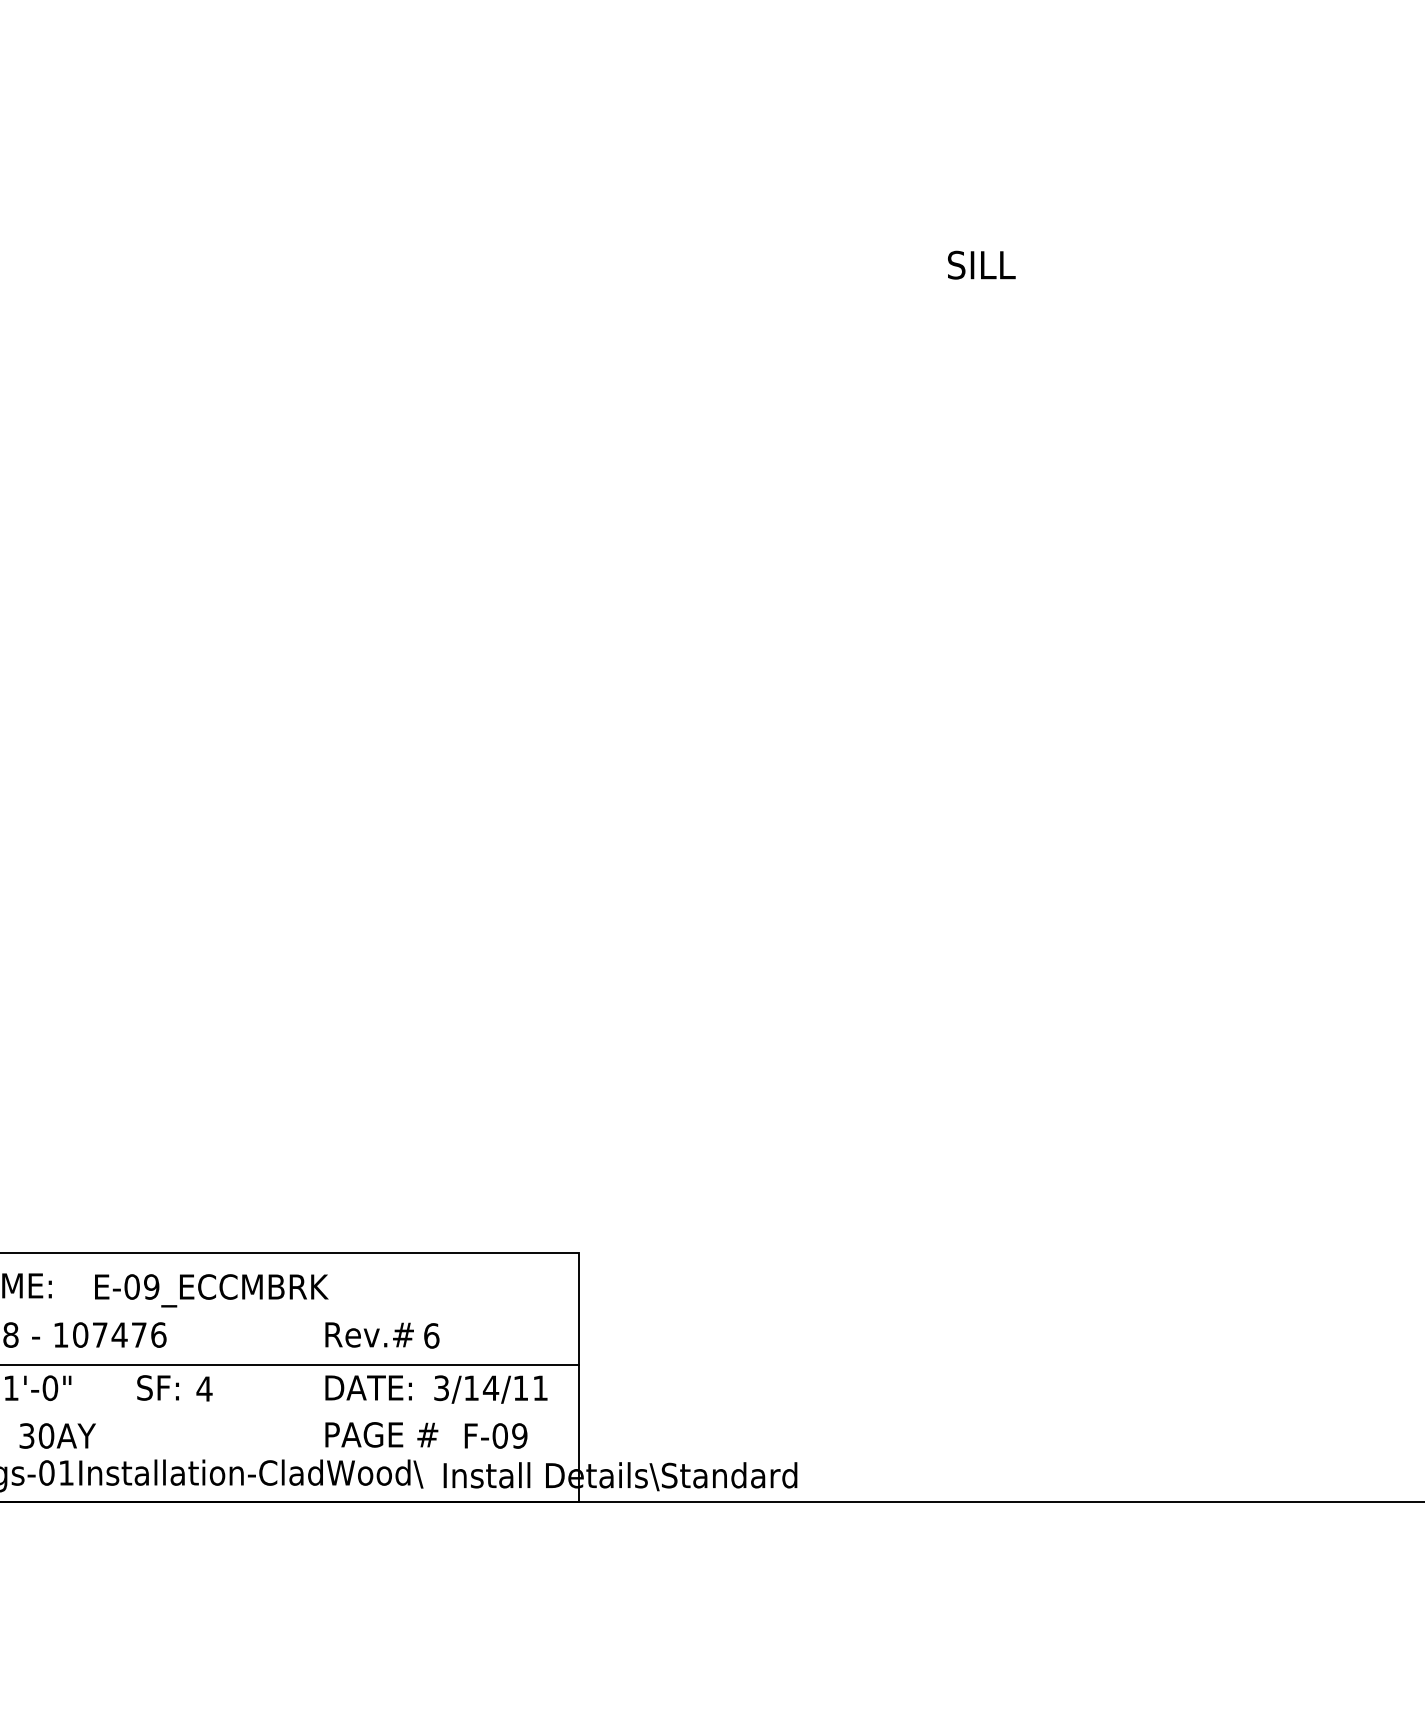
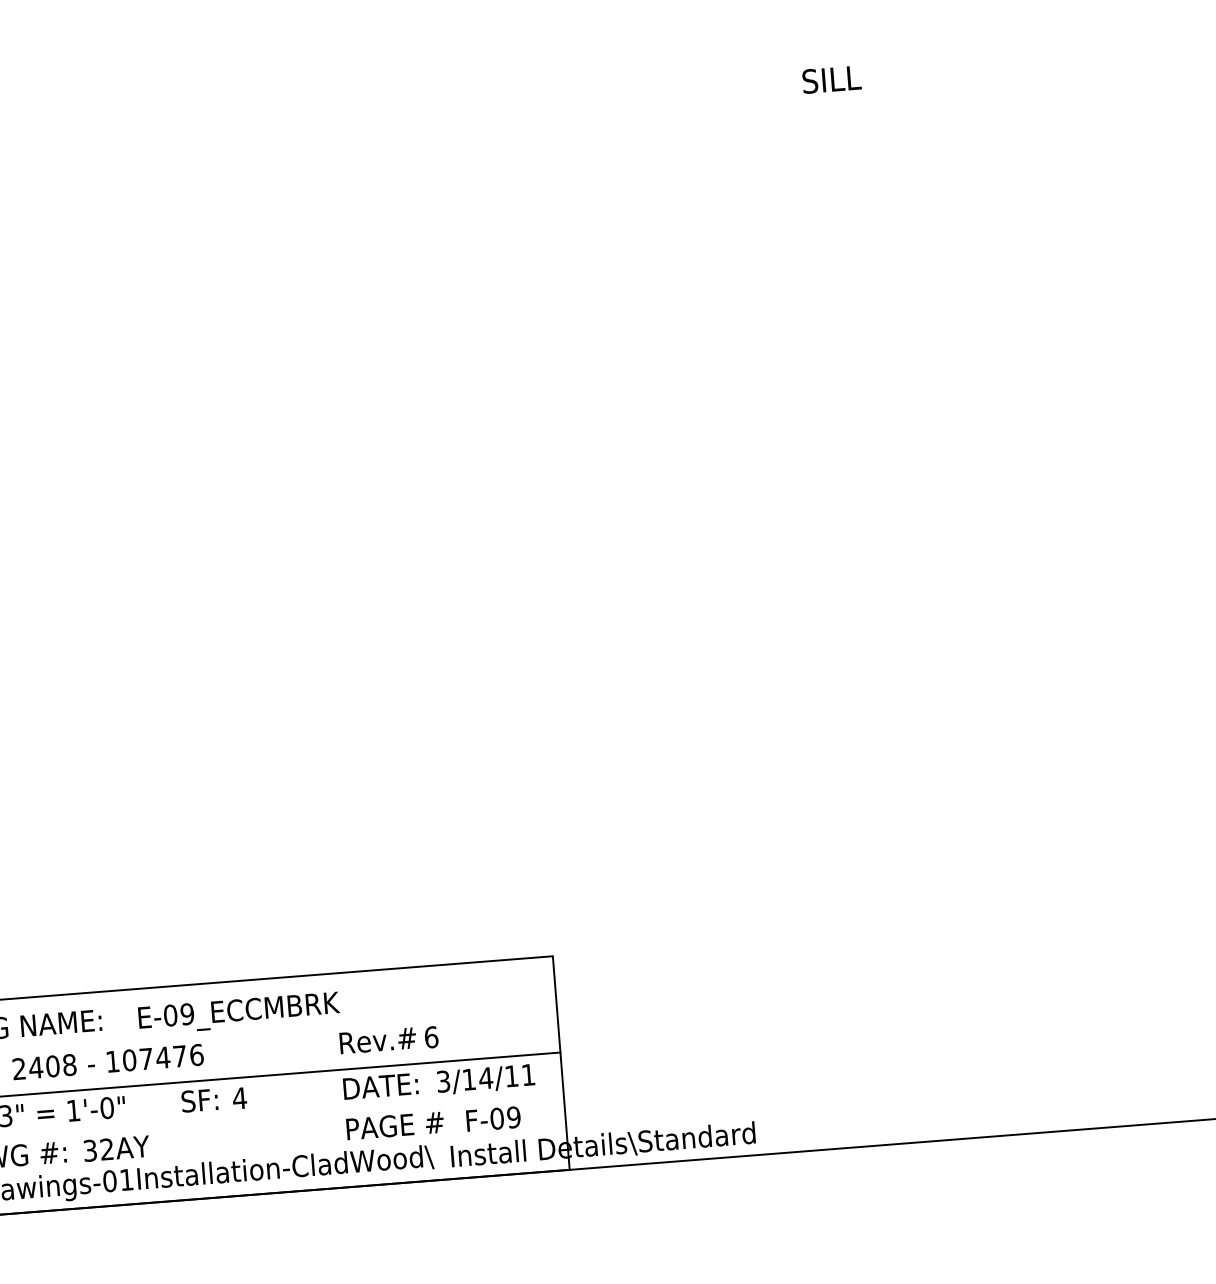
text: (46, 1435) -> (107, 1149), 30AY -> 32AY

